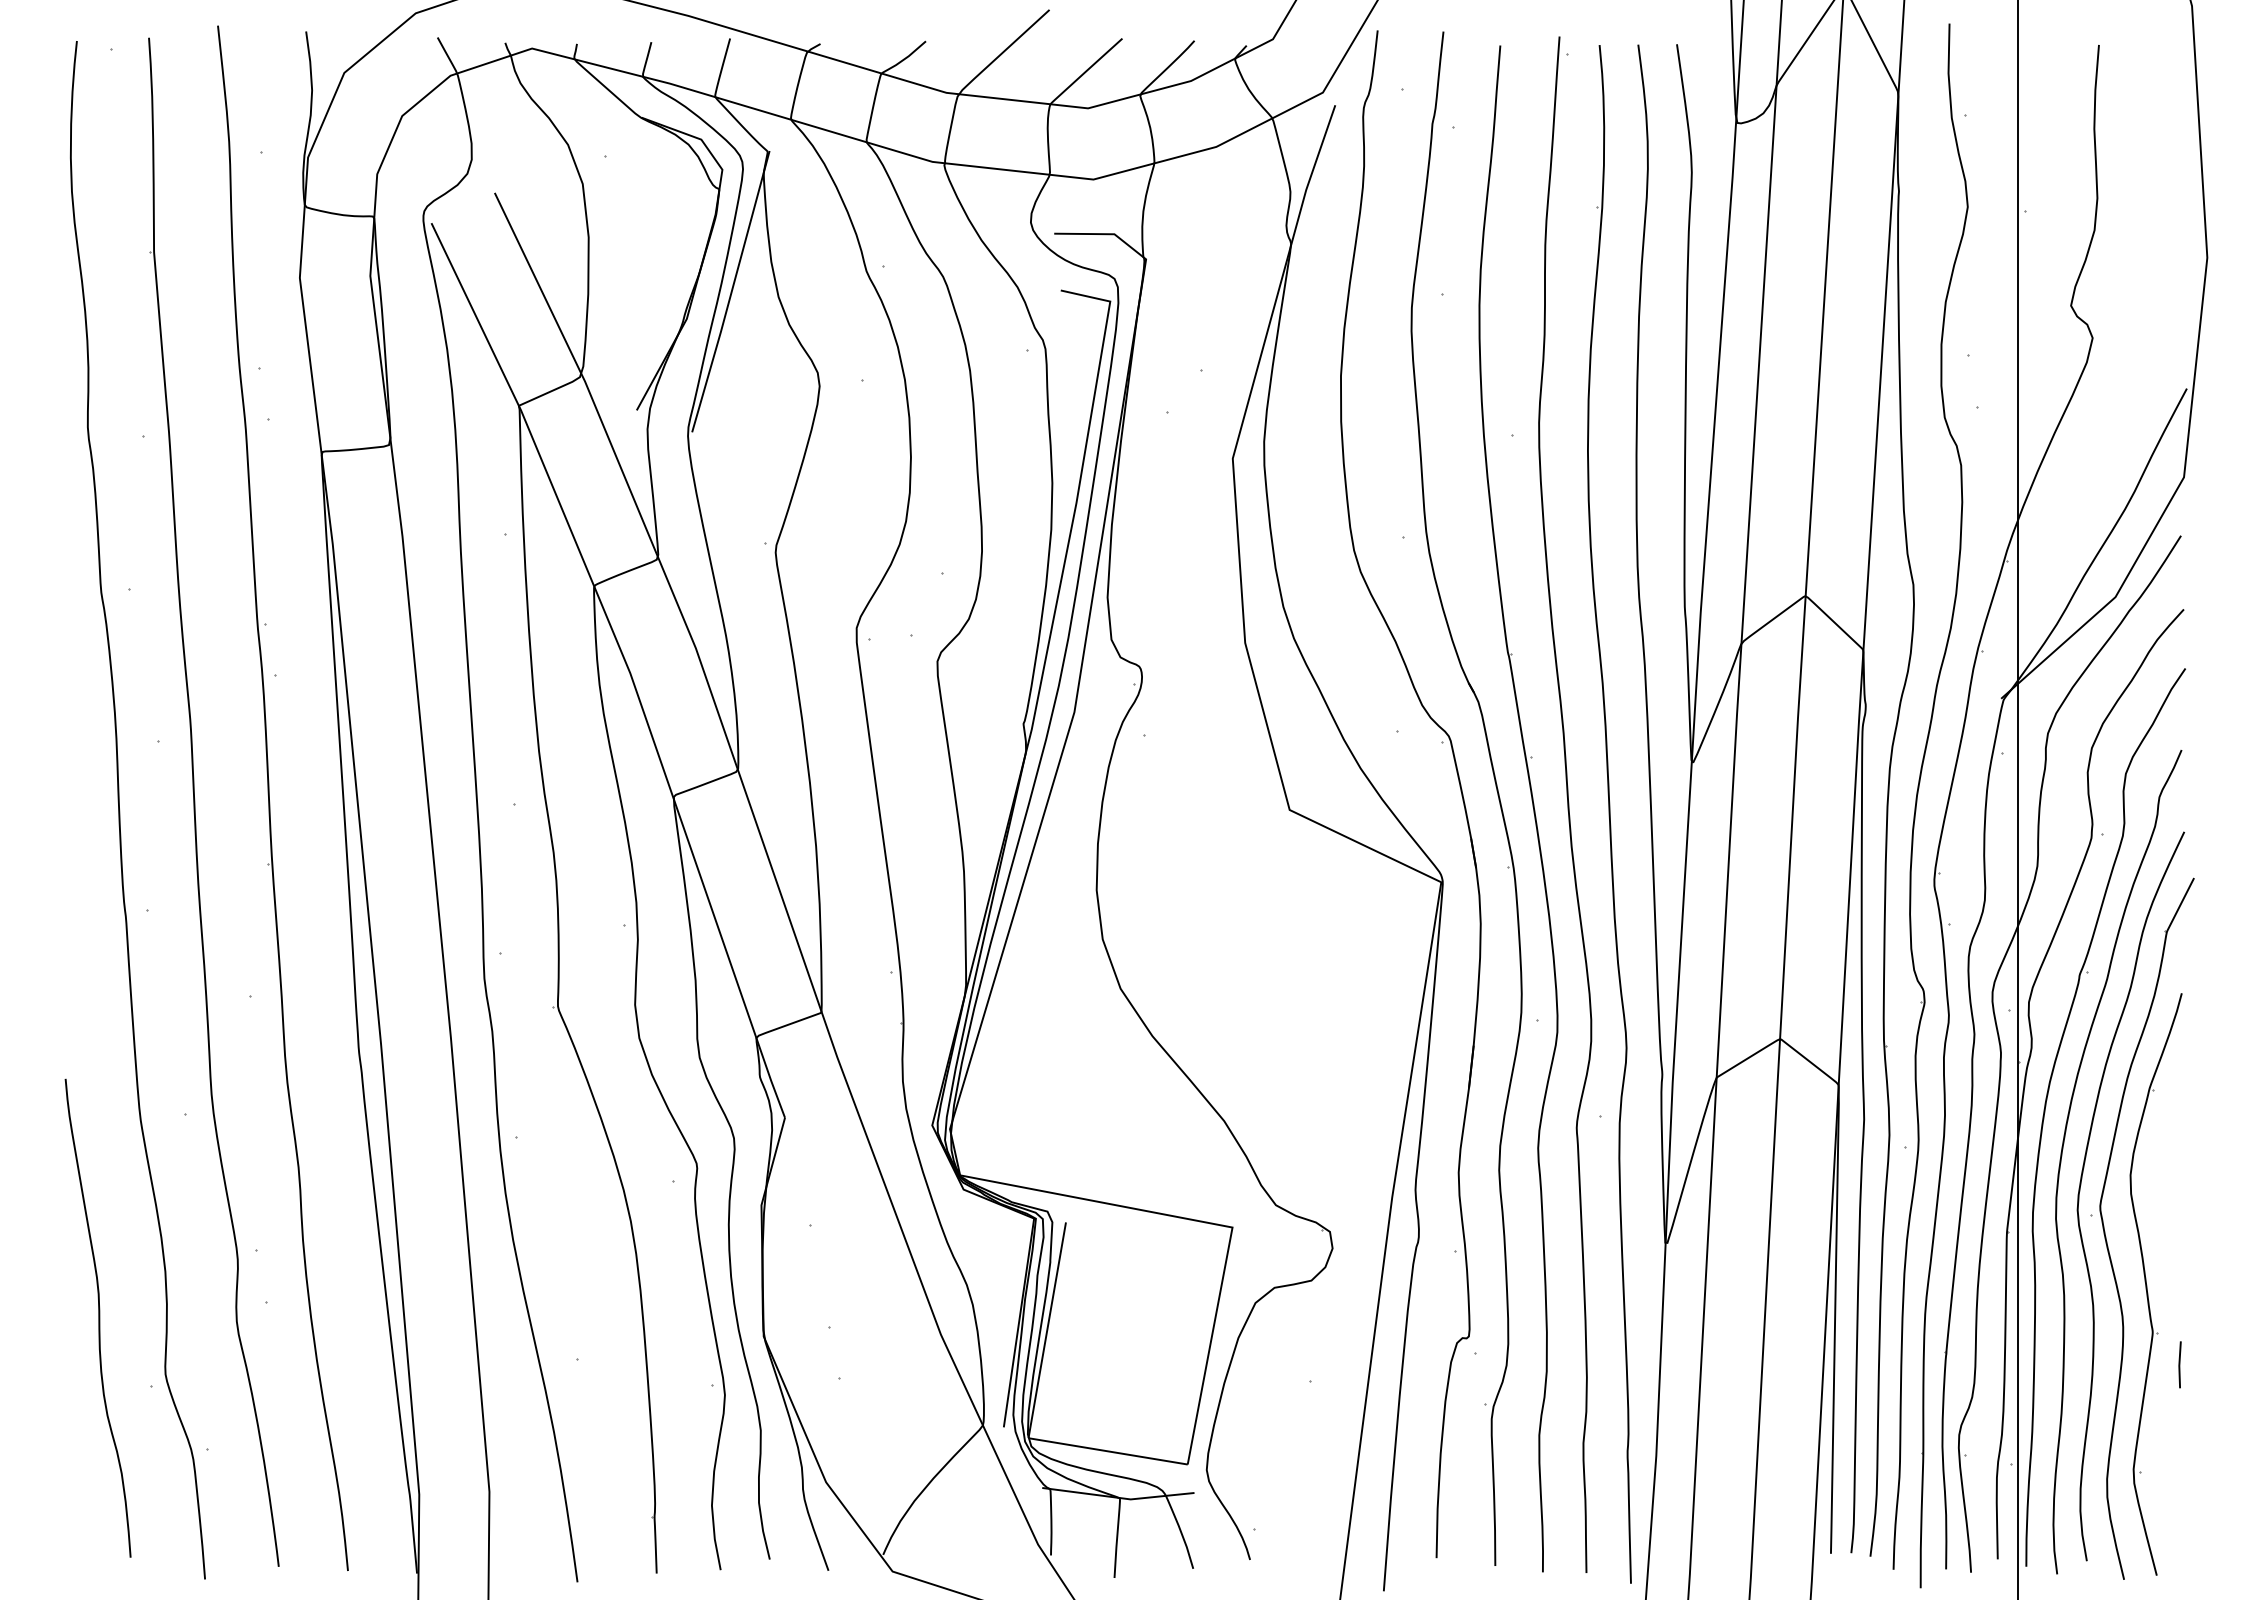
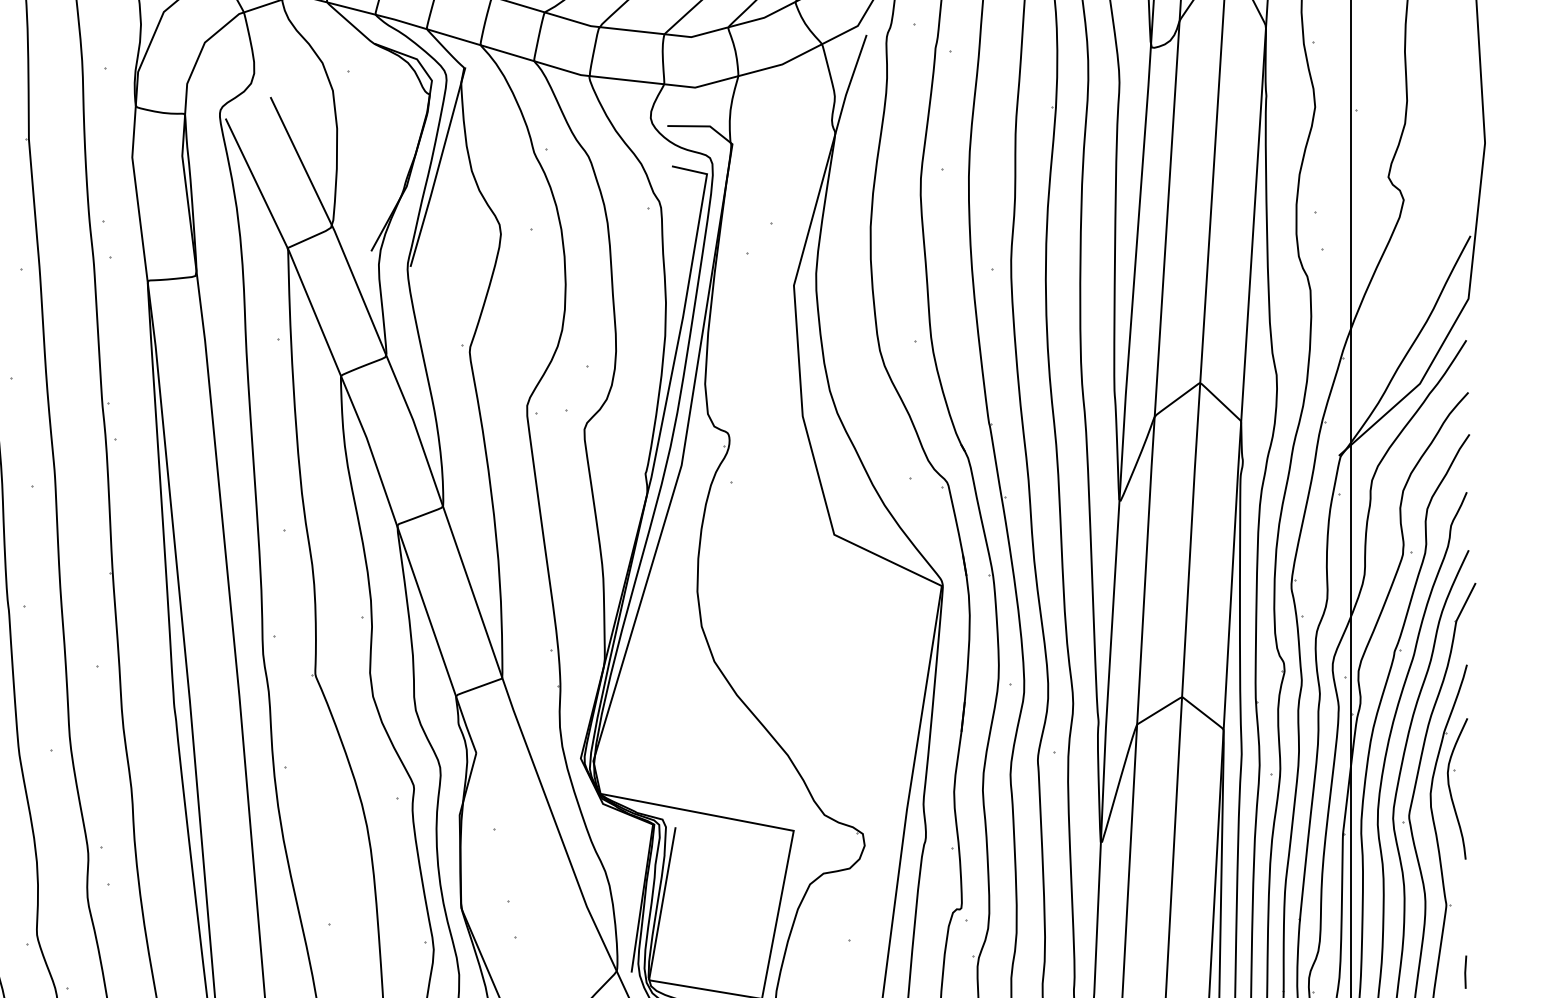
part: (2159, 1172) -> (1451, 791), added
line: (2179, 1364) -> (1465, 971), moved

